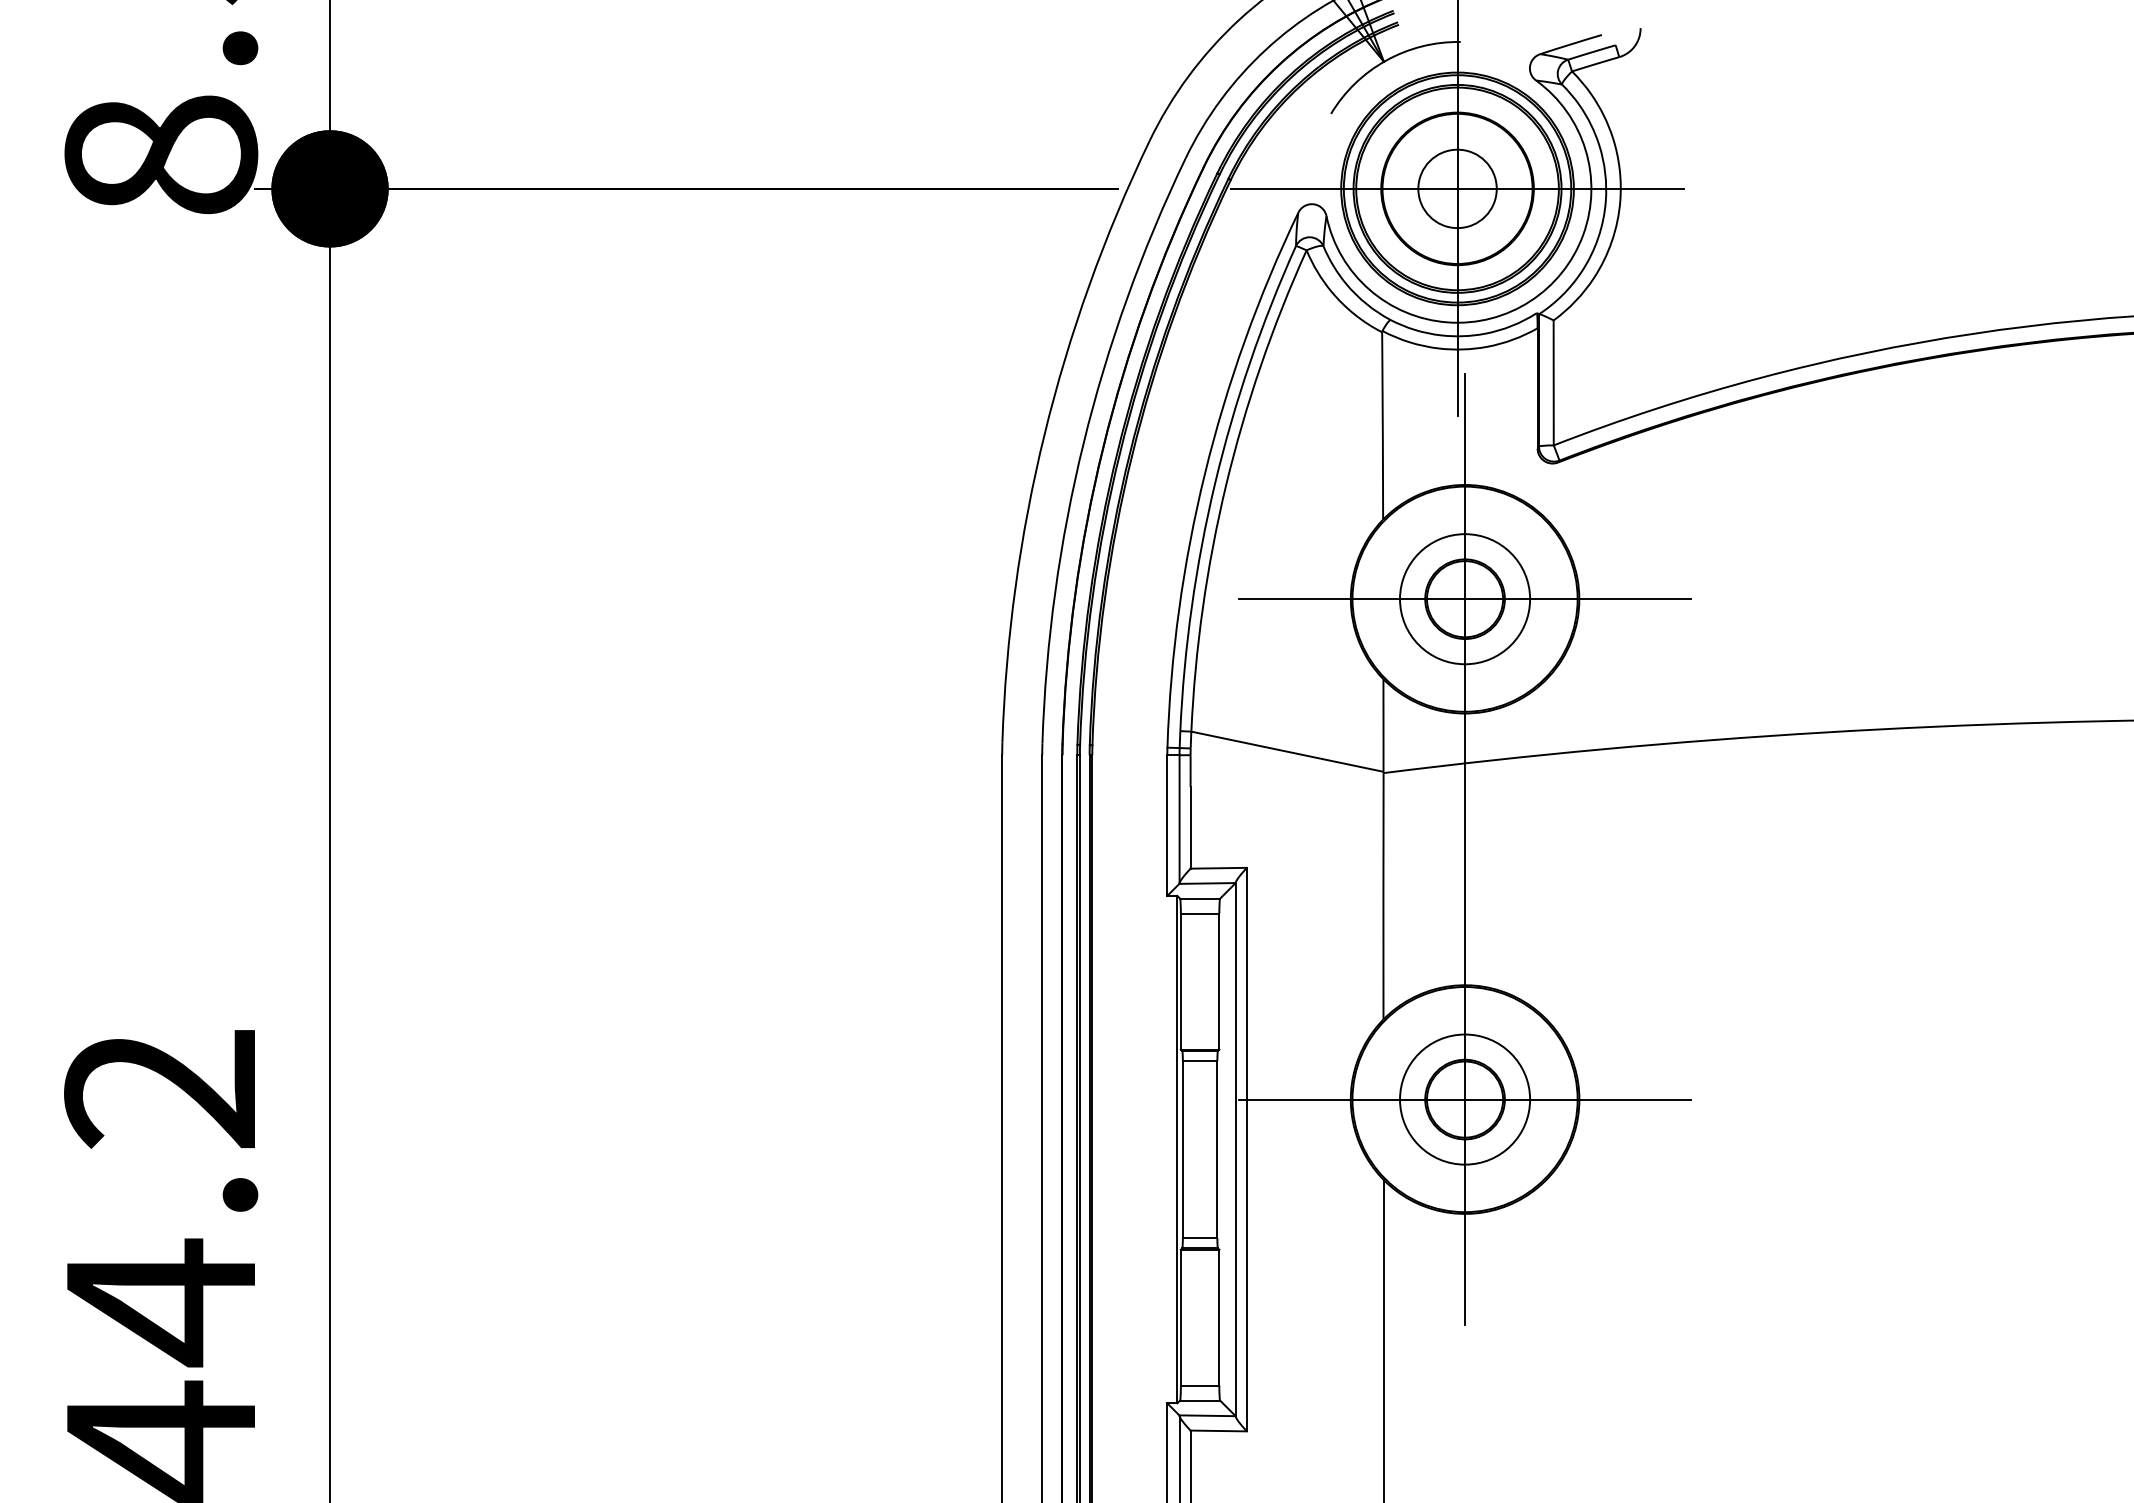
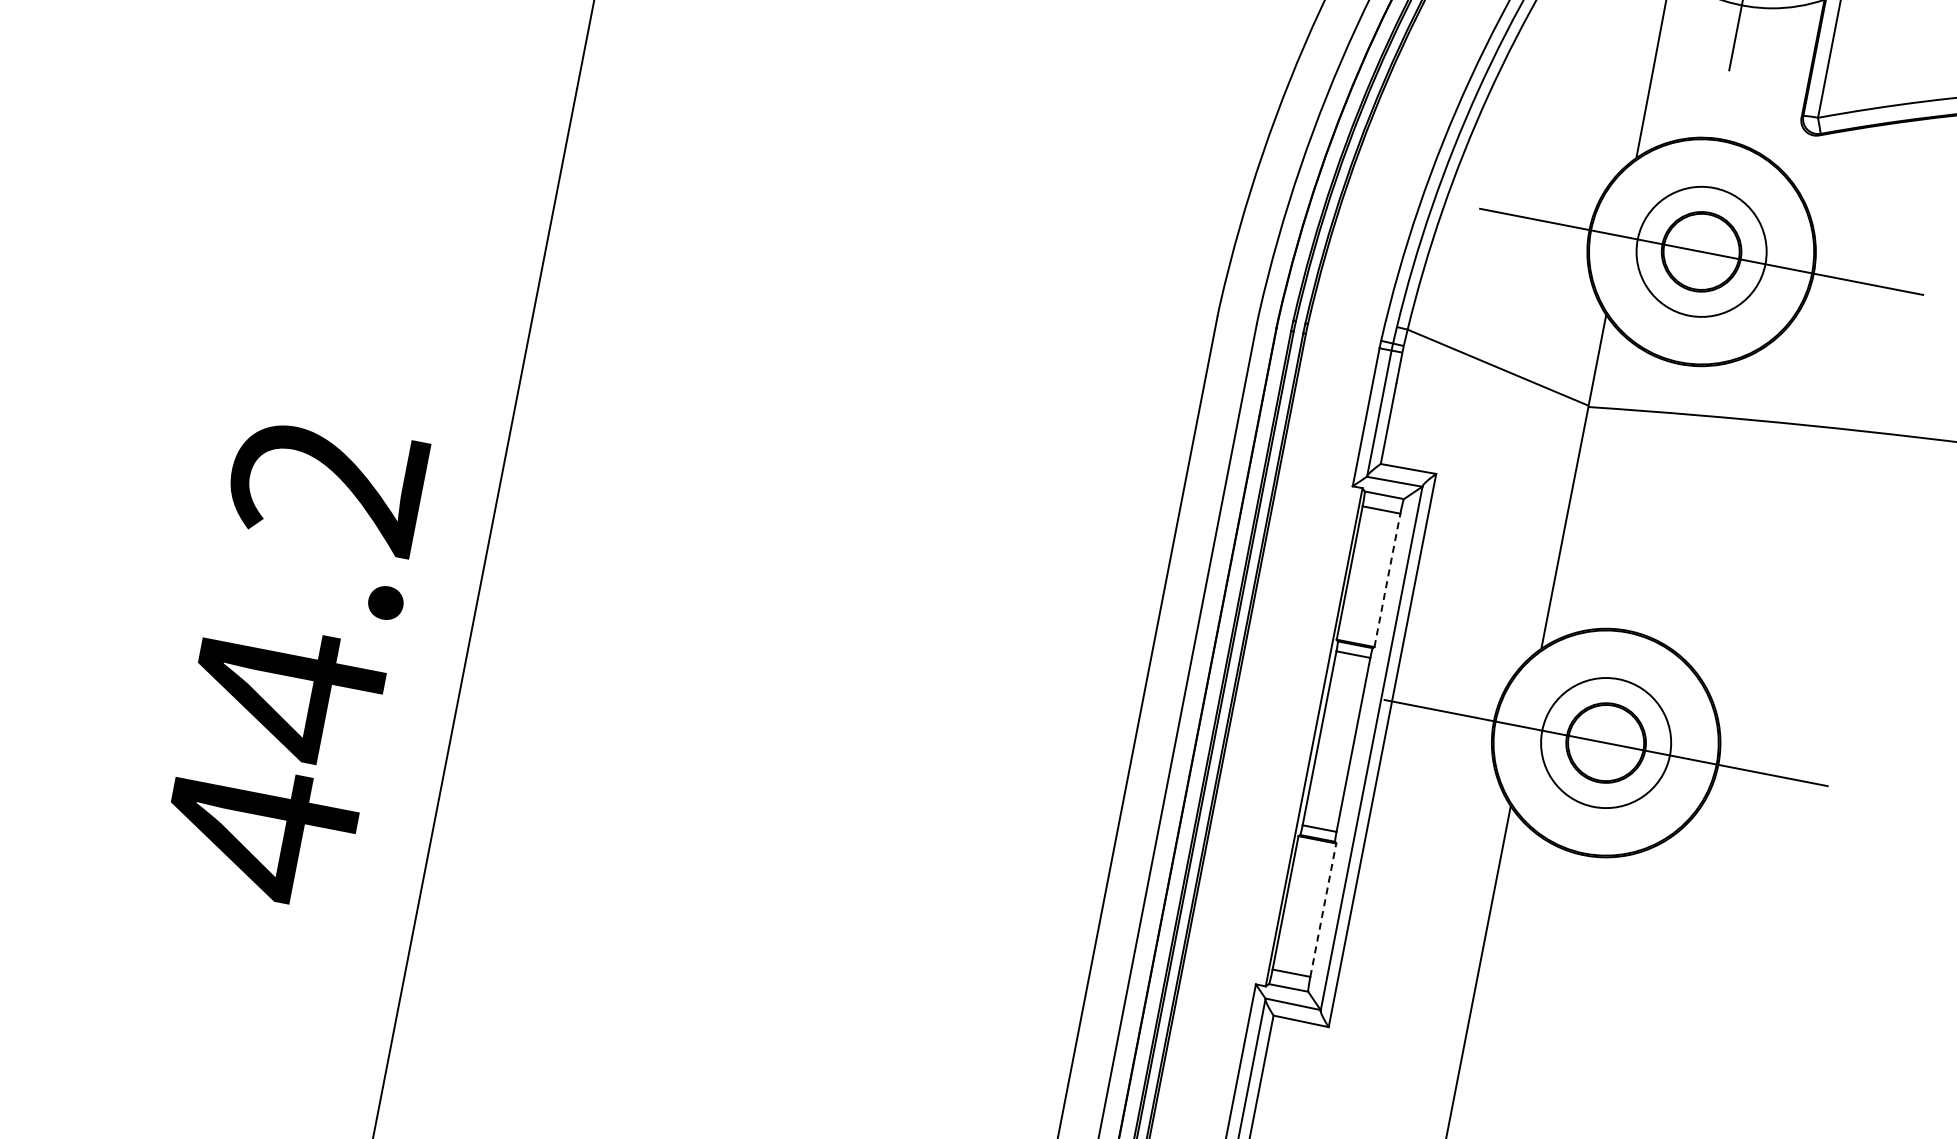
line: (1465, 849) -> (1654, 497), removed
line: (1219, 981) -> (1387, 580), solid -> dashed
line: (1219, 1317) -> (1323, 910), solid -> dashed

